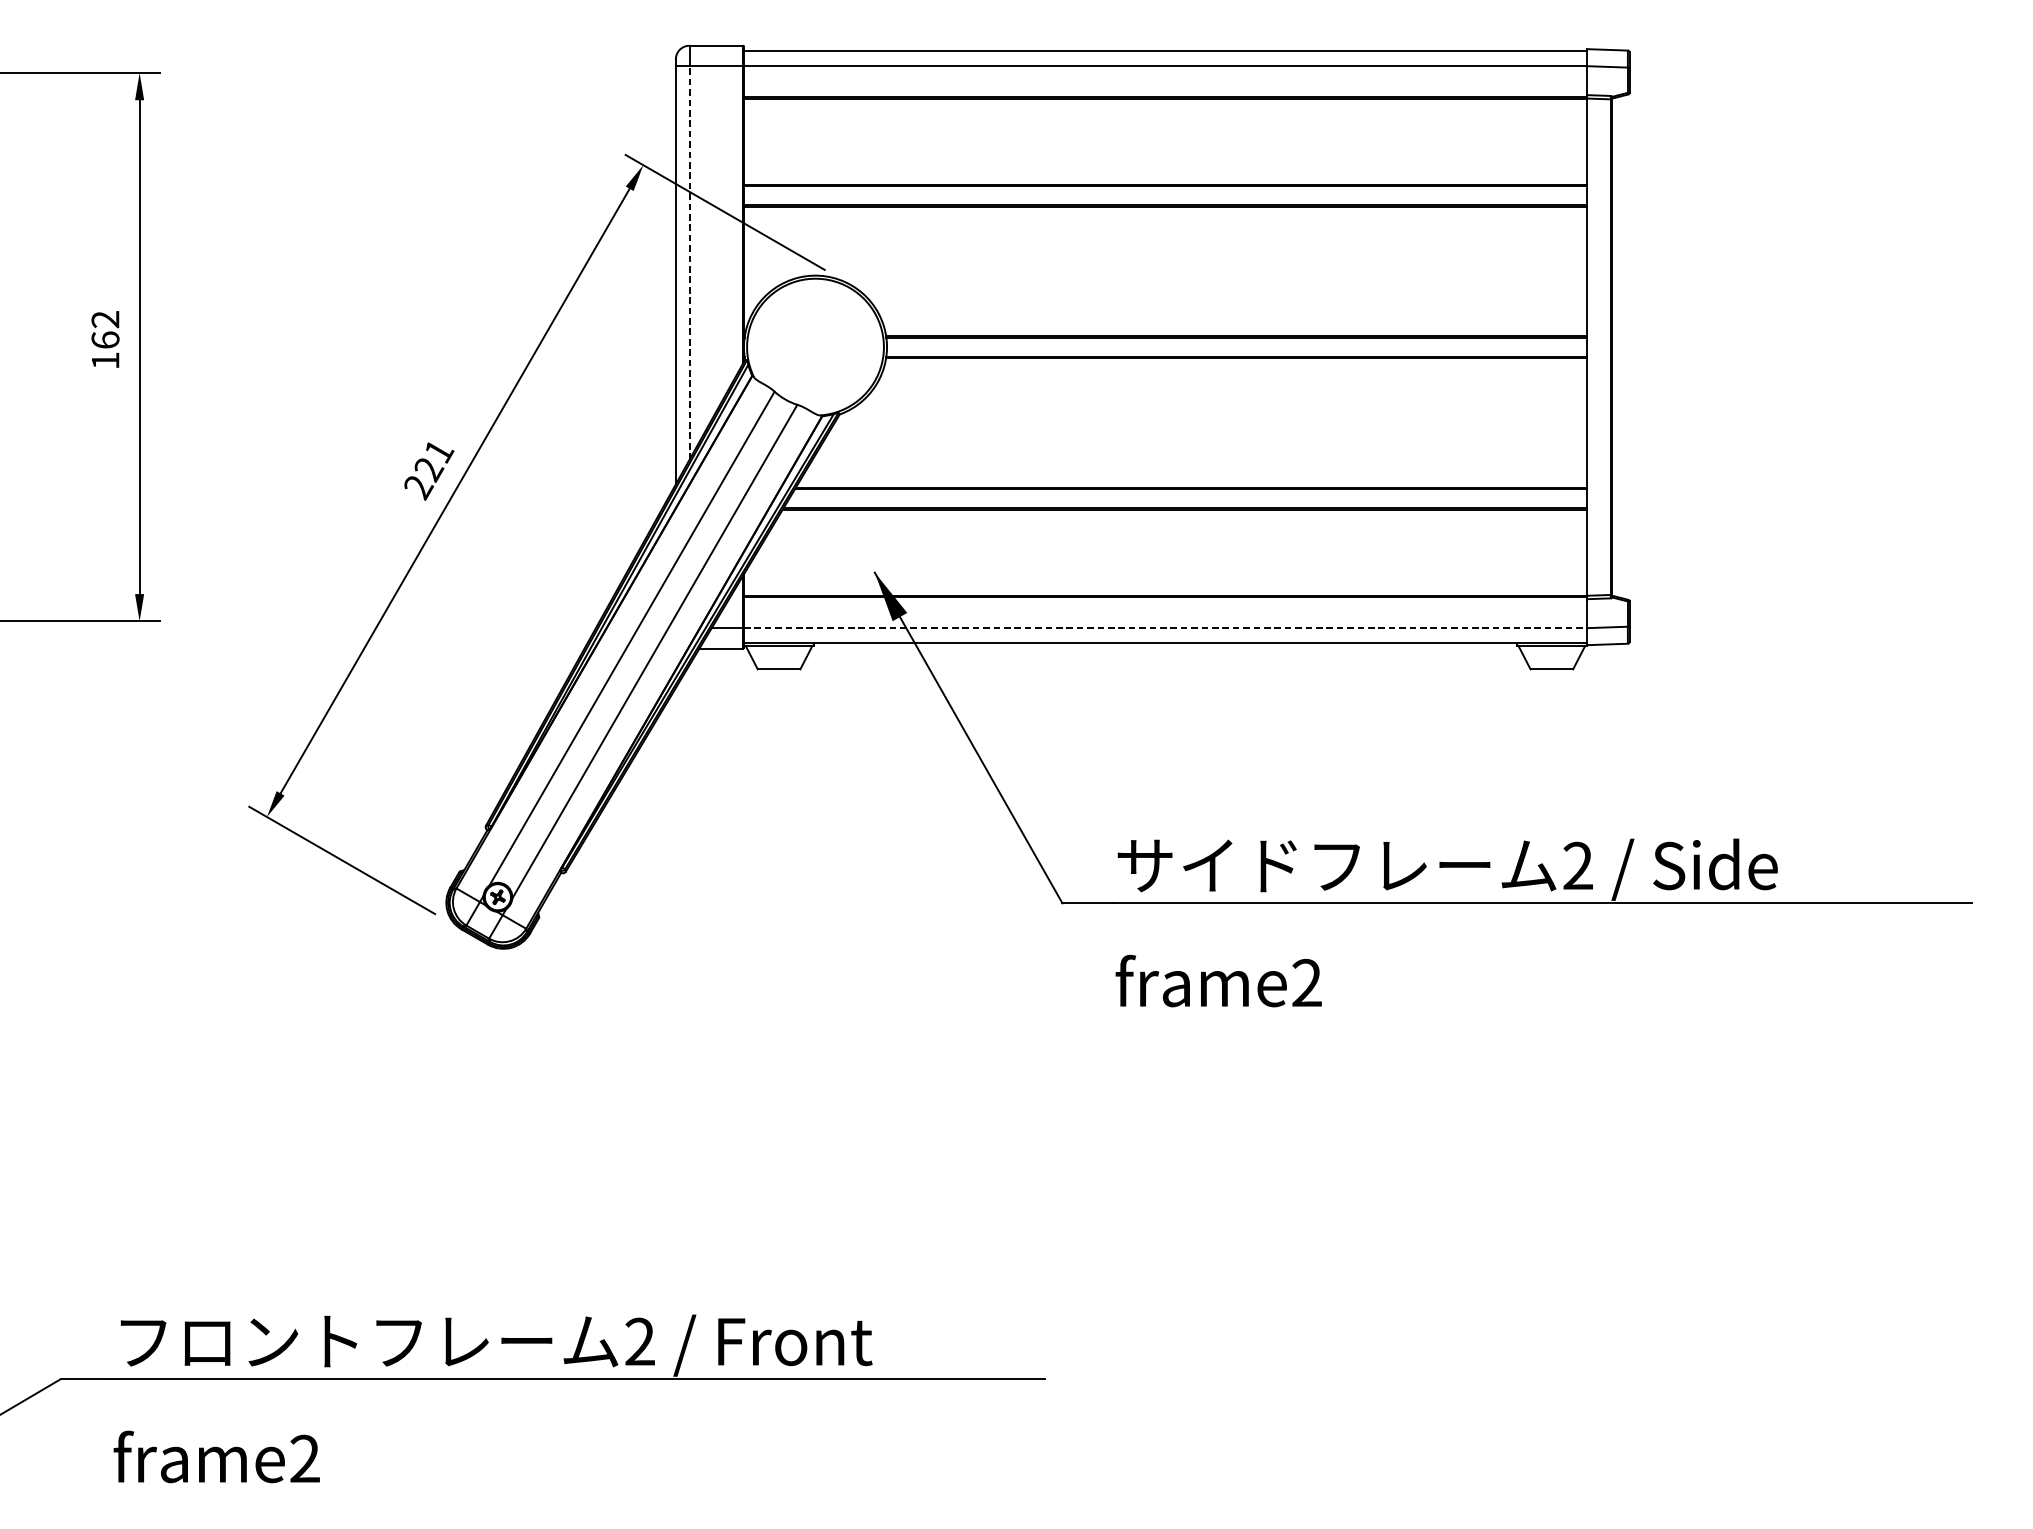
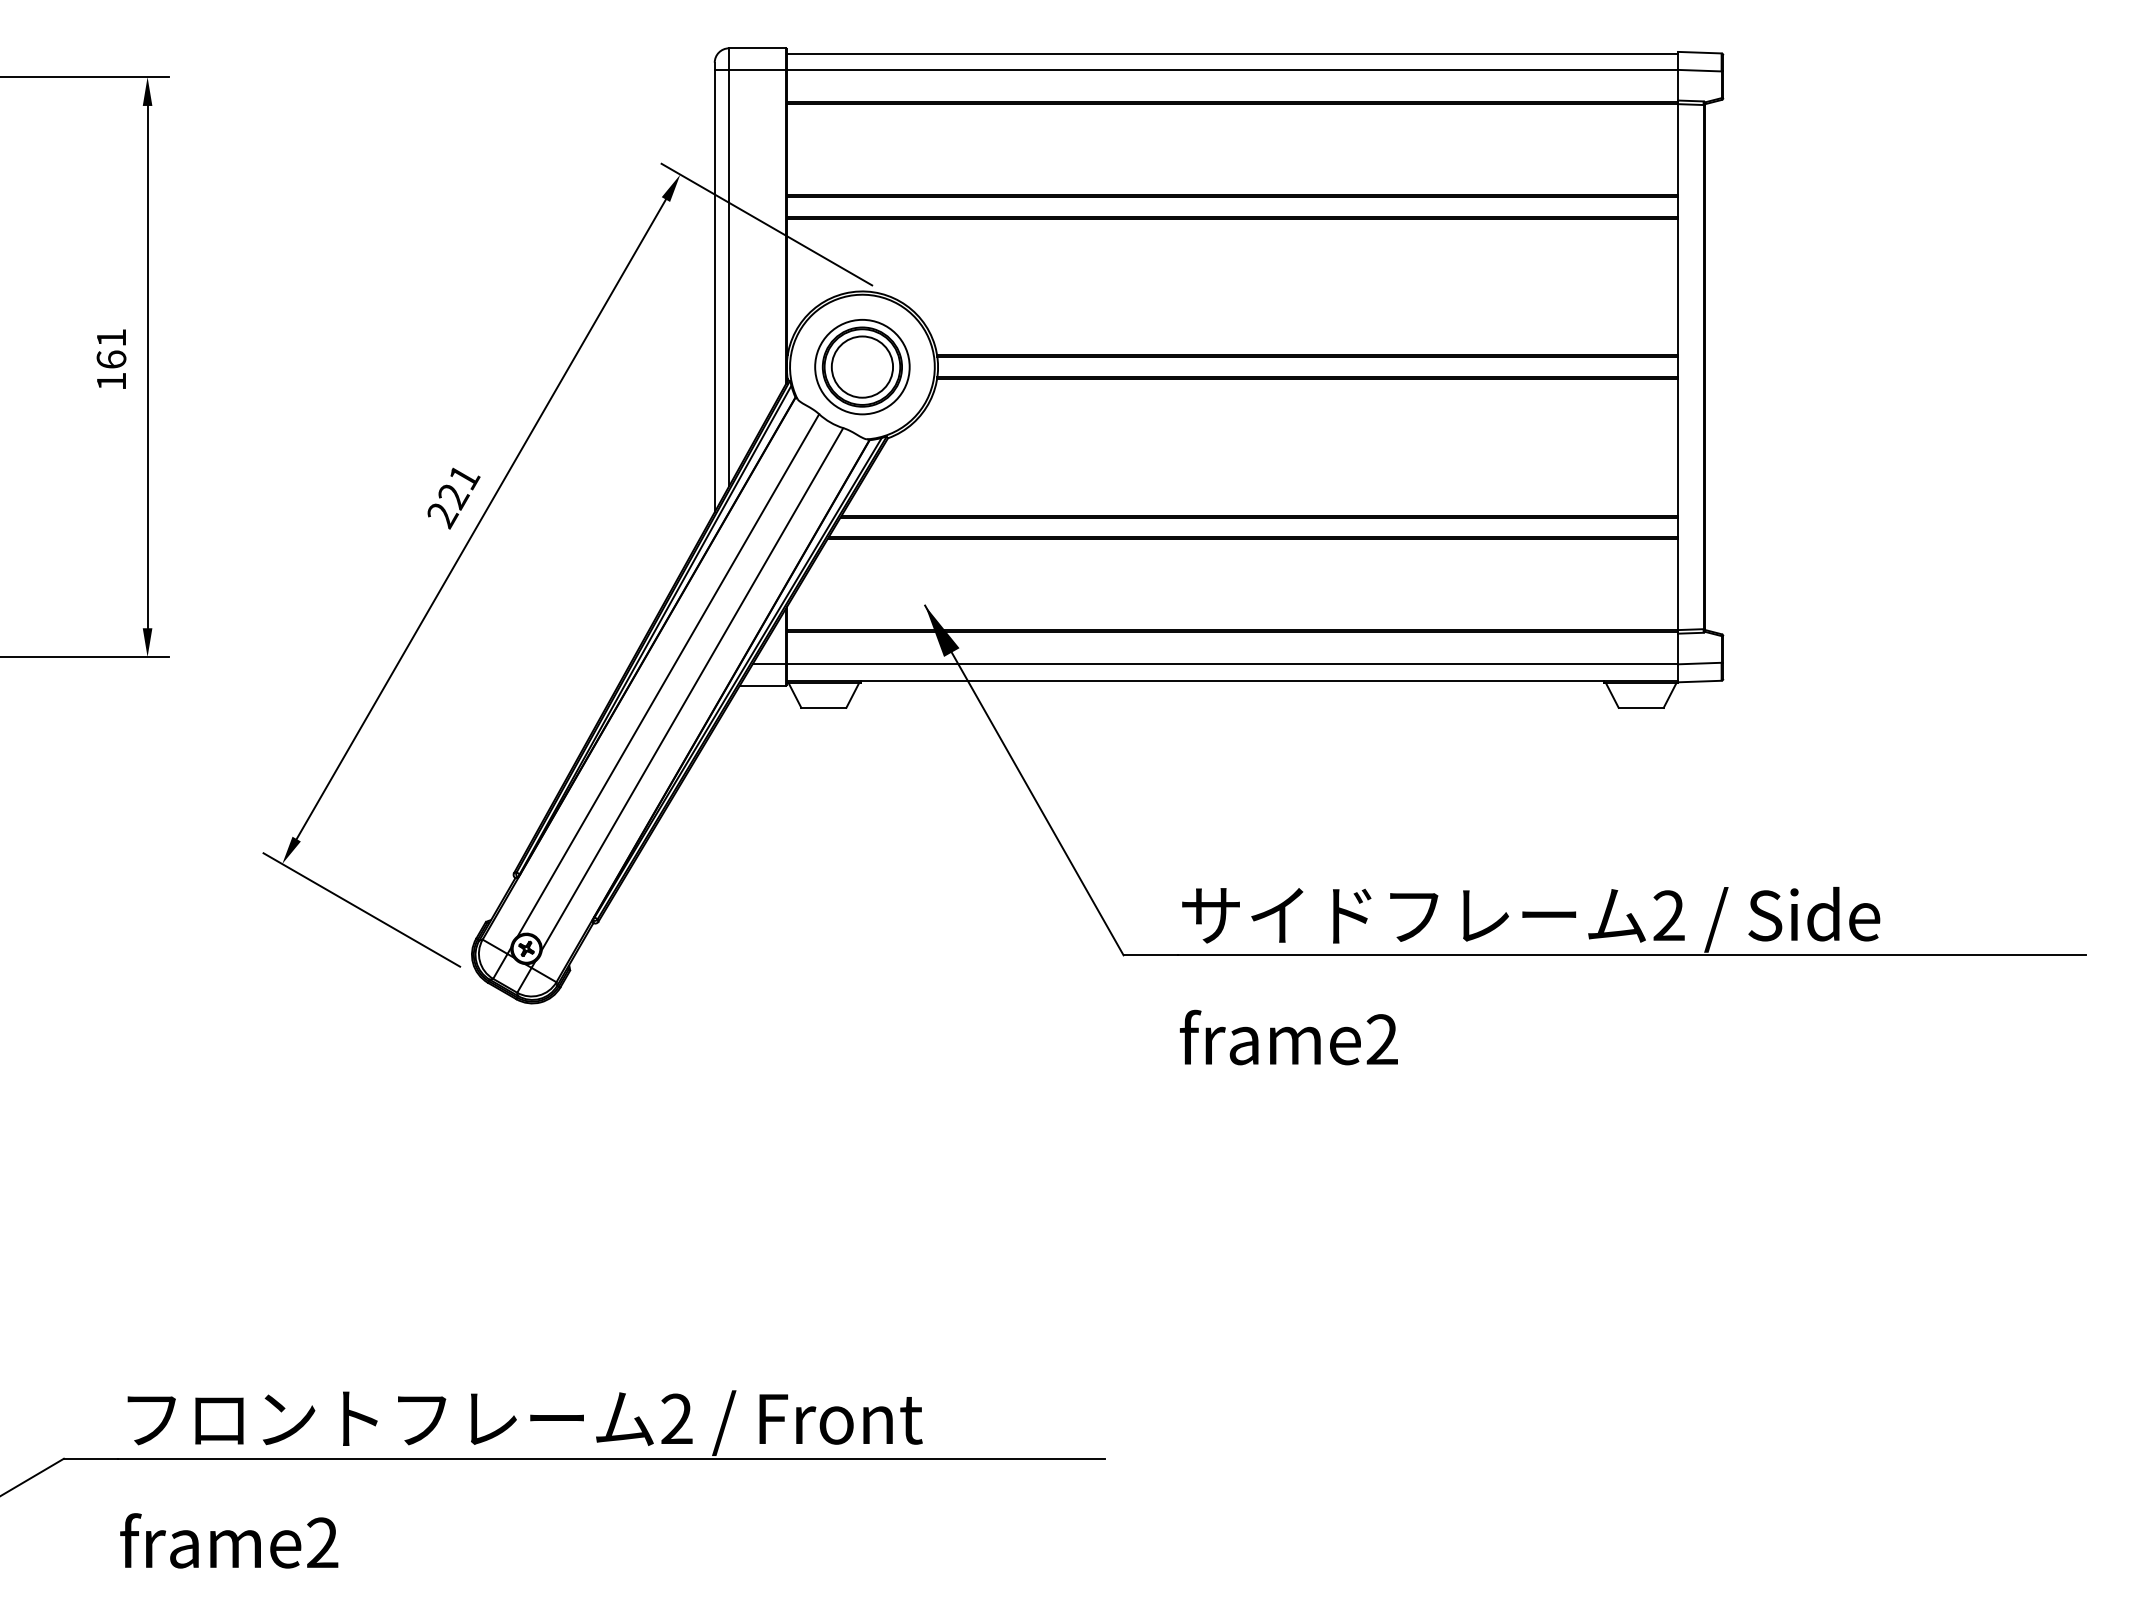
line: (689, 262) -> (729, 277), dashed -> solid
text: (104, 319) -> (110, 337), 162 -> 161
part: (815, 347) -> (862, 367), added
line: (1165, 628) -> (1232, 664), dashed -> solid

